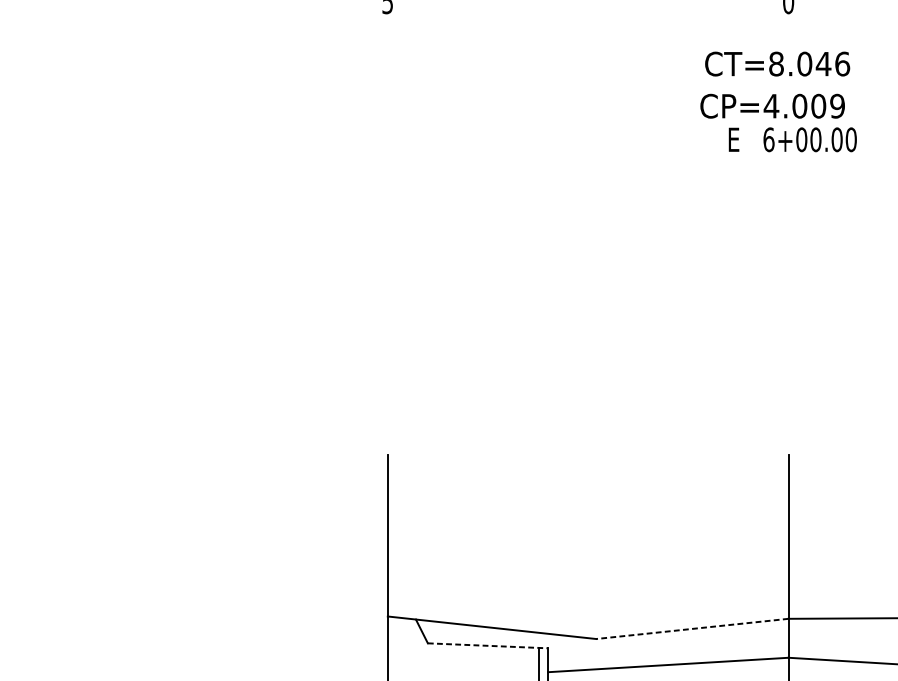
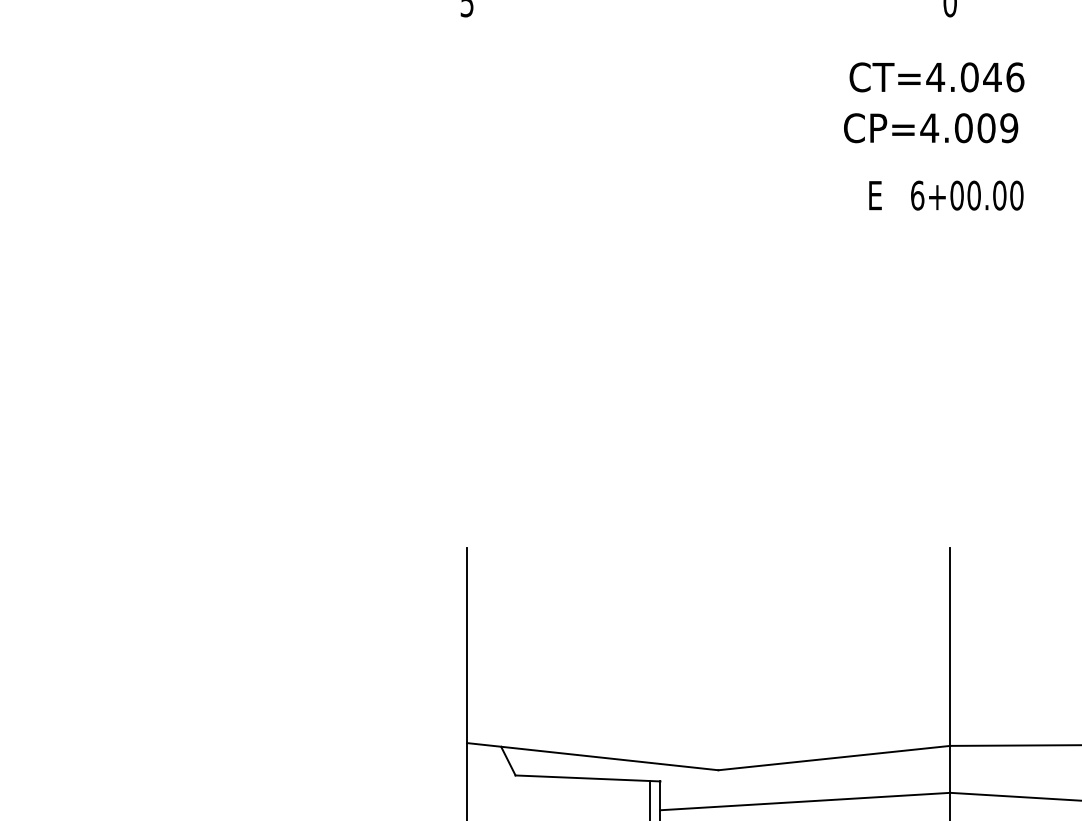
text: (776, 64) -> (935, 77), CT=8.046 -> CT=4.046
text: (792, 139) -> (946, 195), moved
line: (692, 629) -> (834, 758), dashed -> solid
line: (488, 645) -> (588, 778), dashed -> solid

